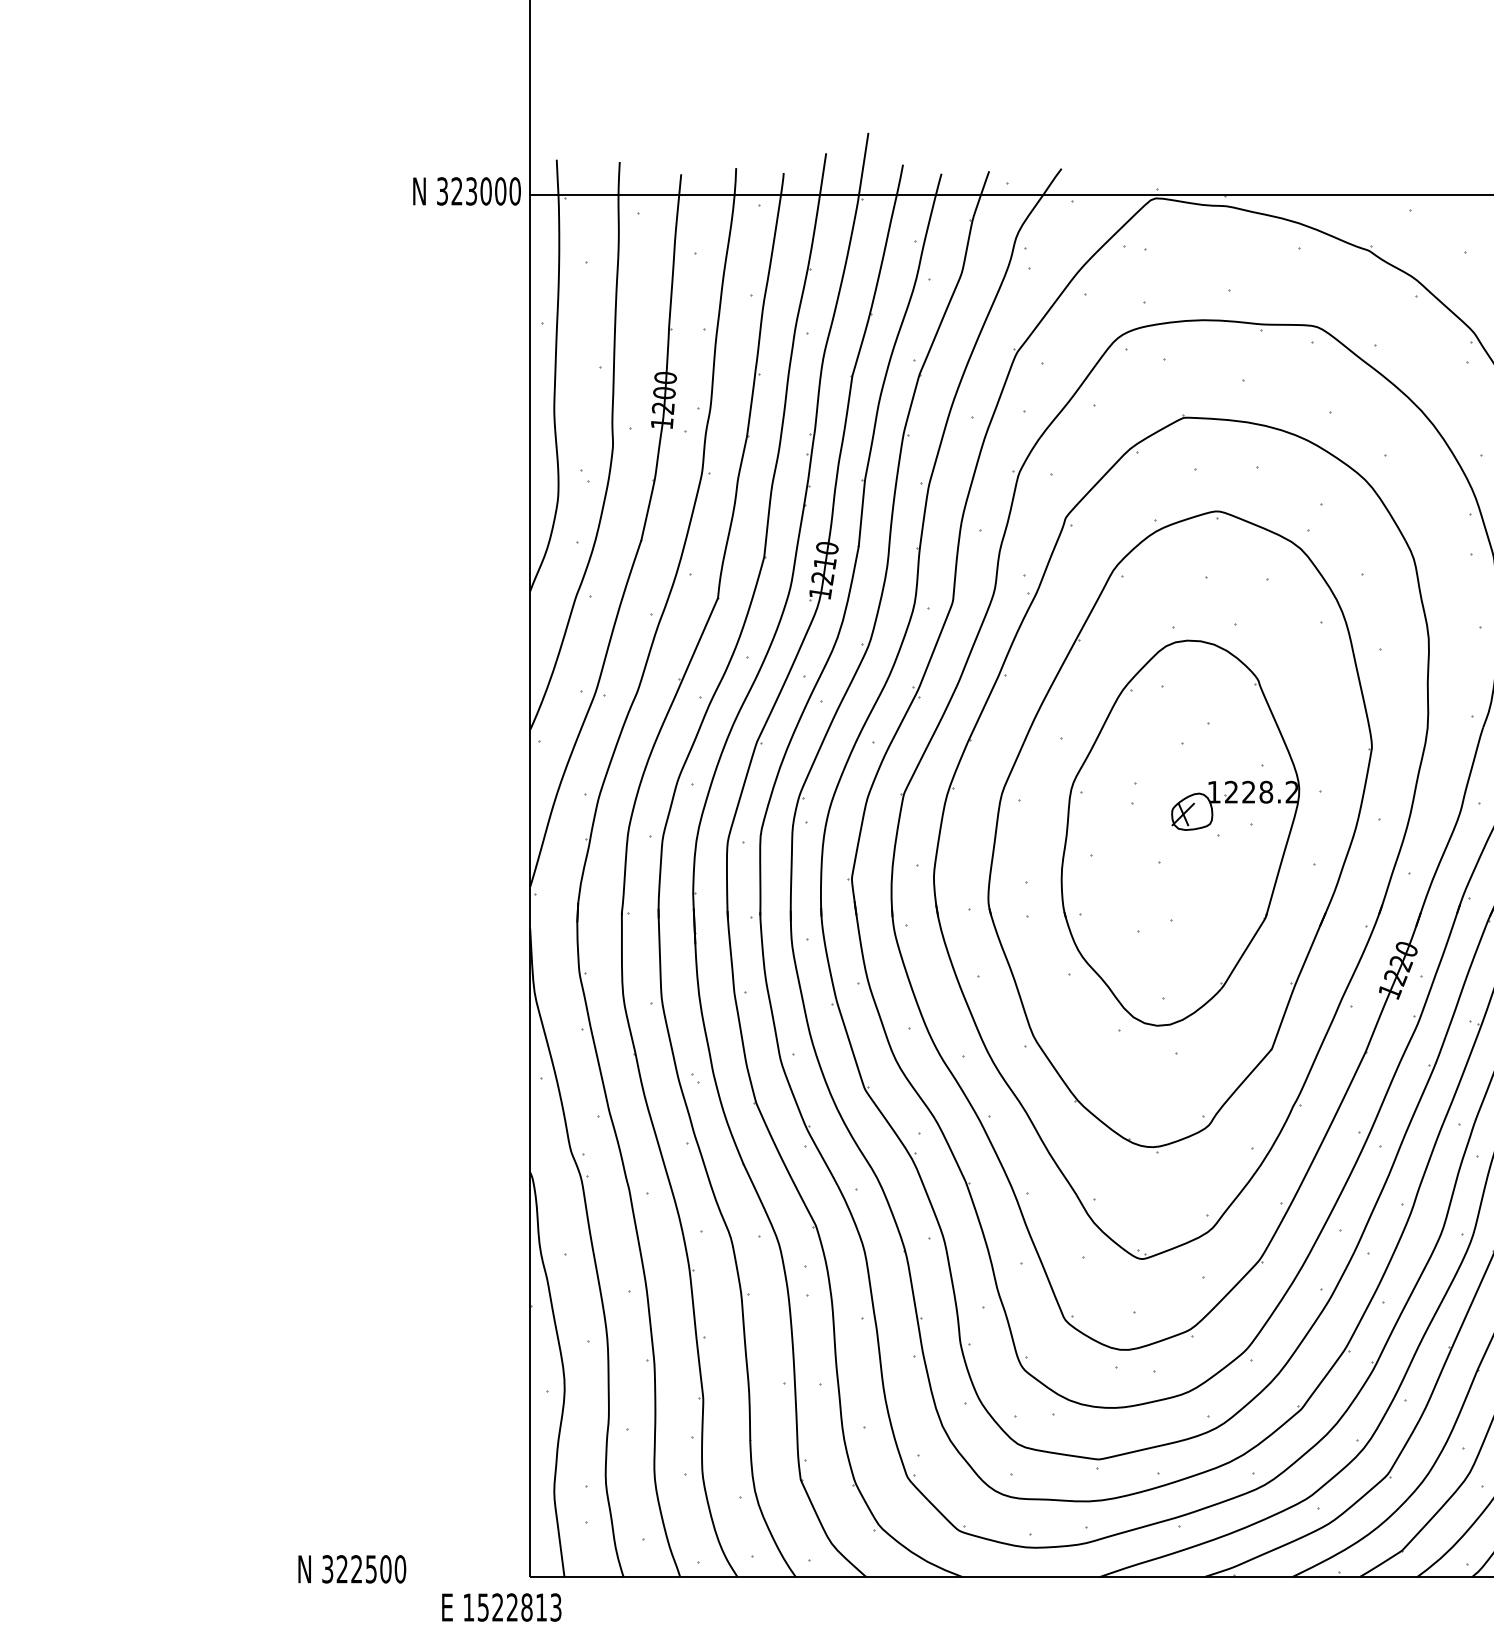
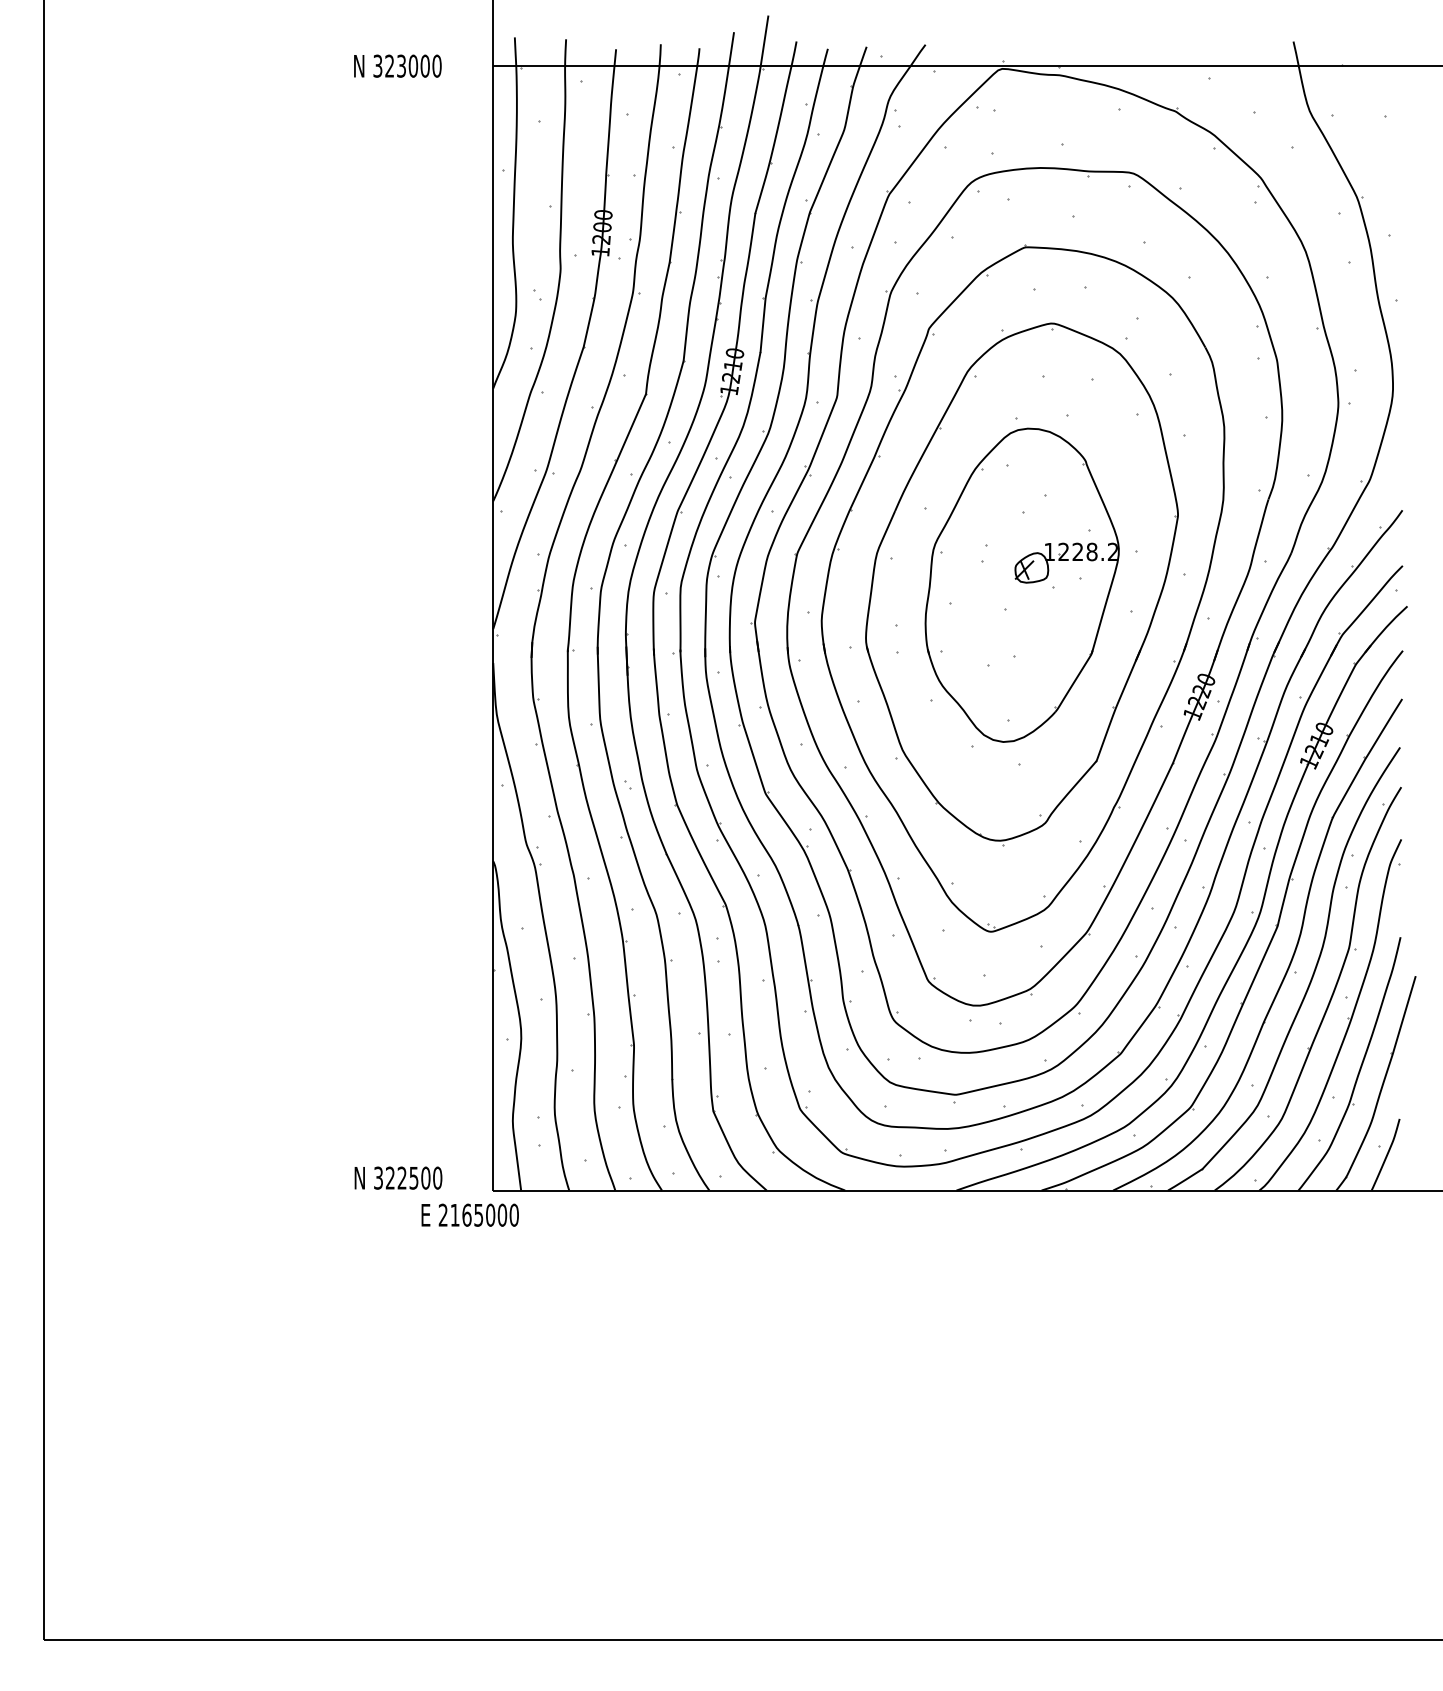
text: (466, 190) -> (397, 65), moved
text: (352, 1568) -> (398, 1177), moved
text: (512, 1606) -> (478, 1214), 1522813 -> 2165000

